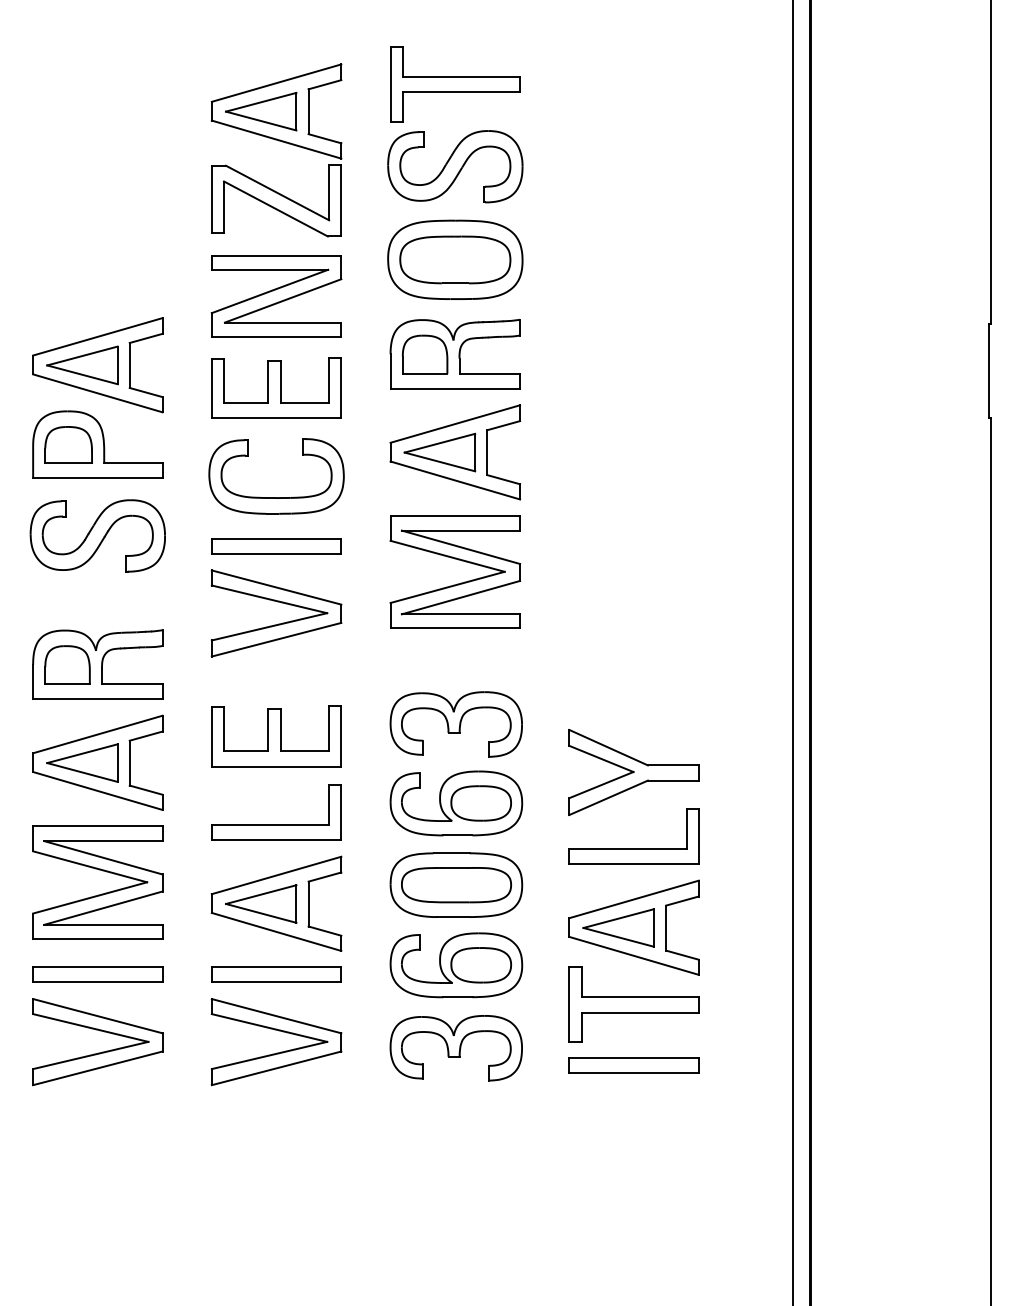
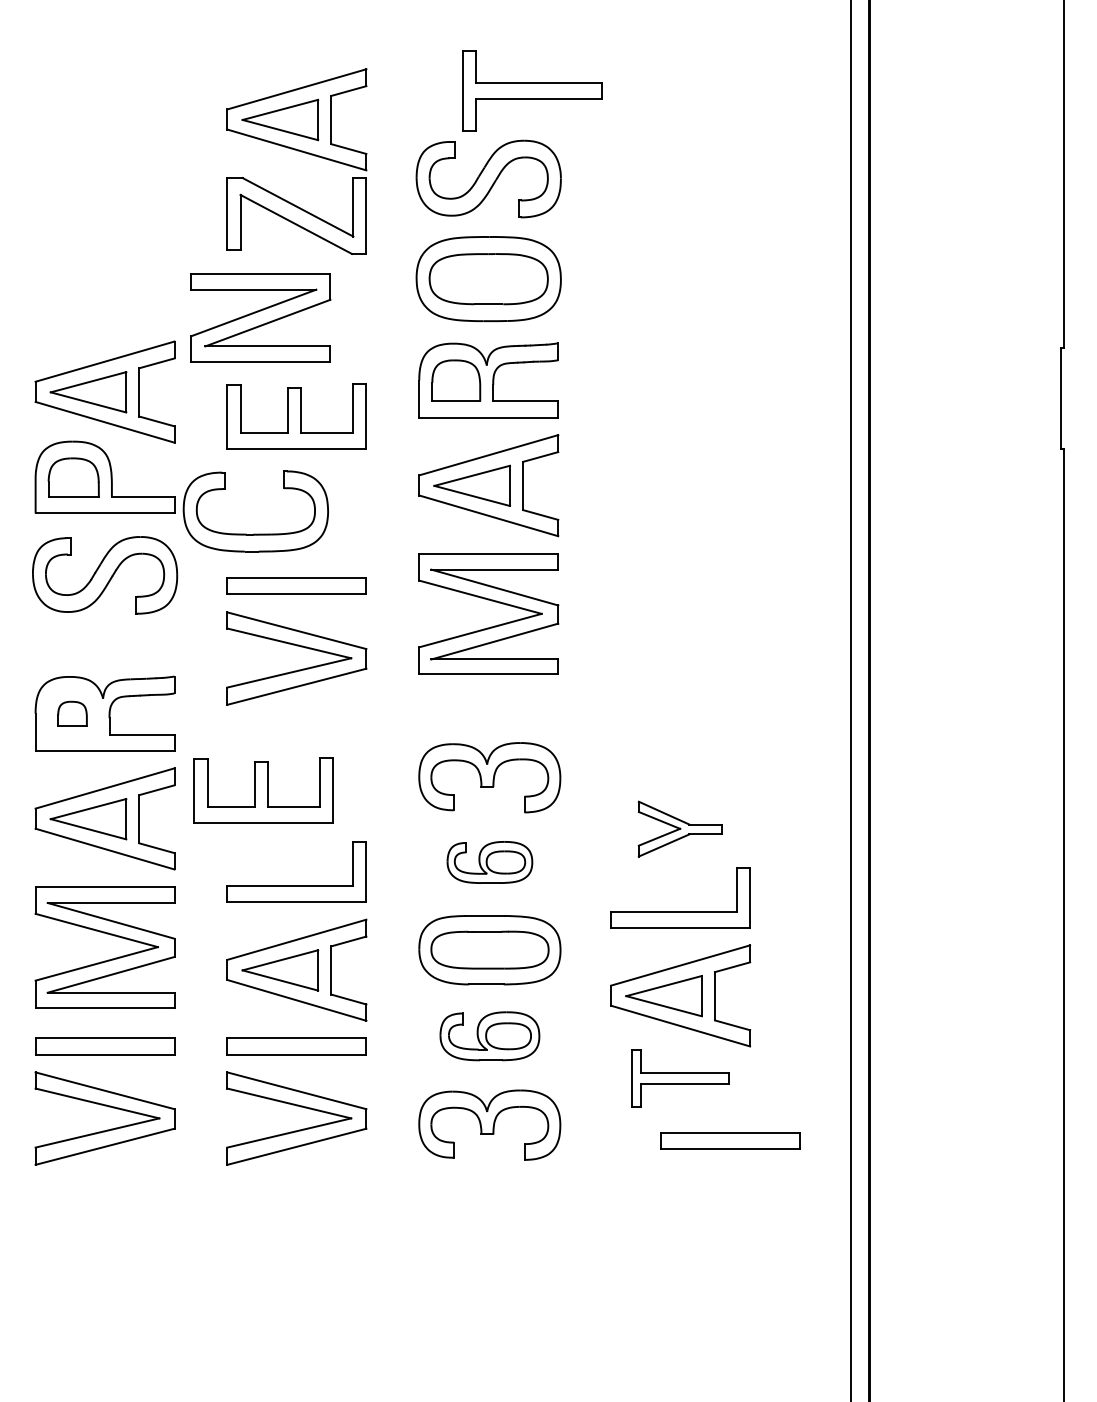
part: (455, 84) -> (532, 90), moved
part: (276, 295) -> (260, 317), moved
part: (276, 496) -> (255, 533), moved
part: (67, 664) -> (72, 713), size x0.6
part: (276, 736) -> (263, 790), moved
part: (633, 771) -> (680, 828), size x0.6
part: (456, 803) -> (489, 862), size x0.6
part: (456, 965) -> (489, 1036), size x0.7
part: (633, 1004) -> (680, 1078), size x0.7
part: (633, 1065) -> (730, 1140), moved

